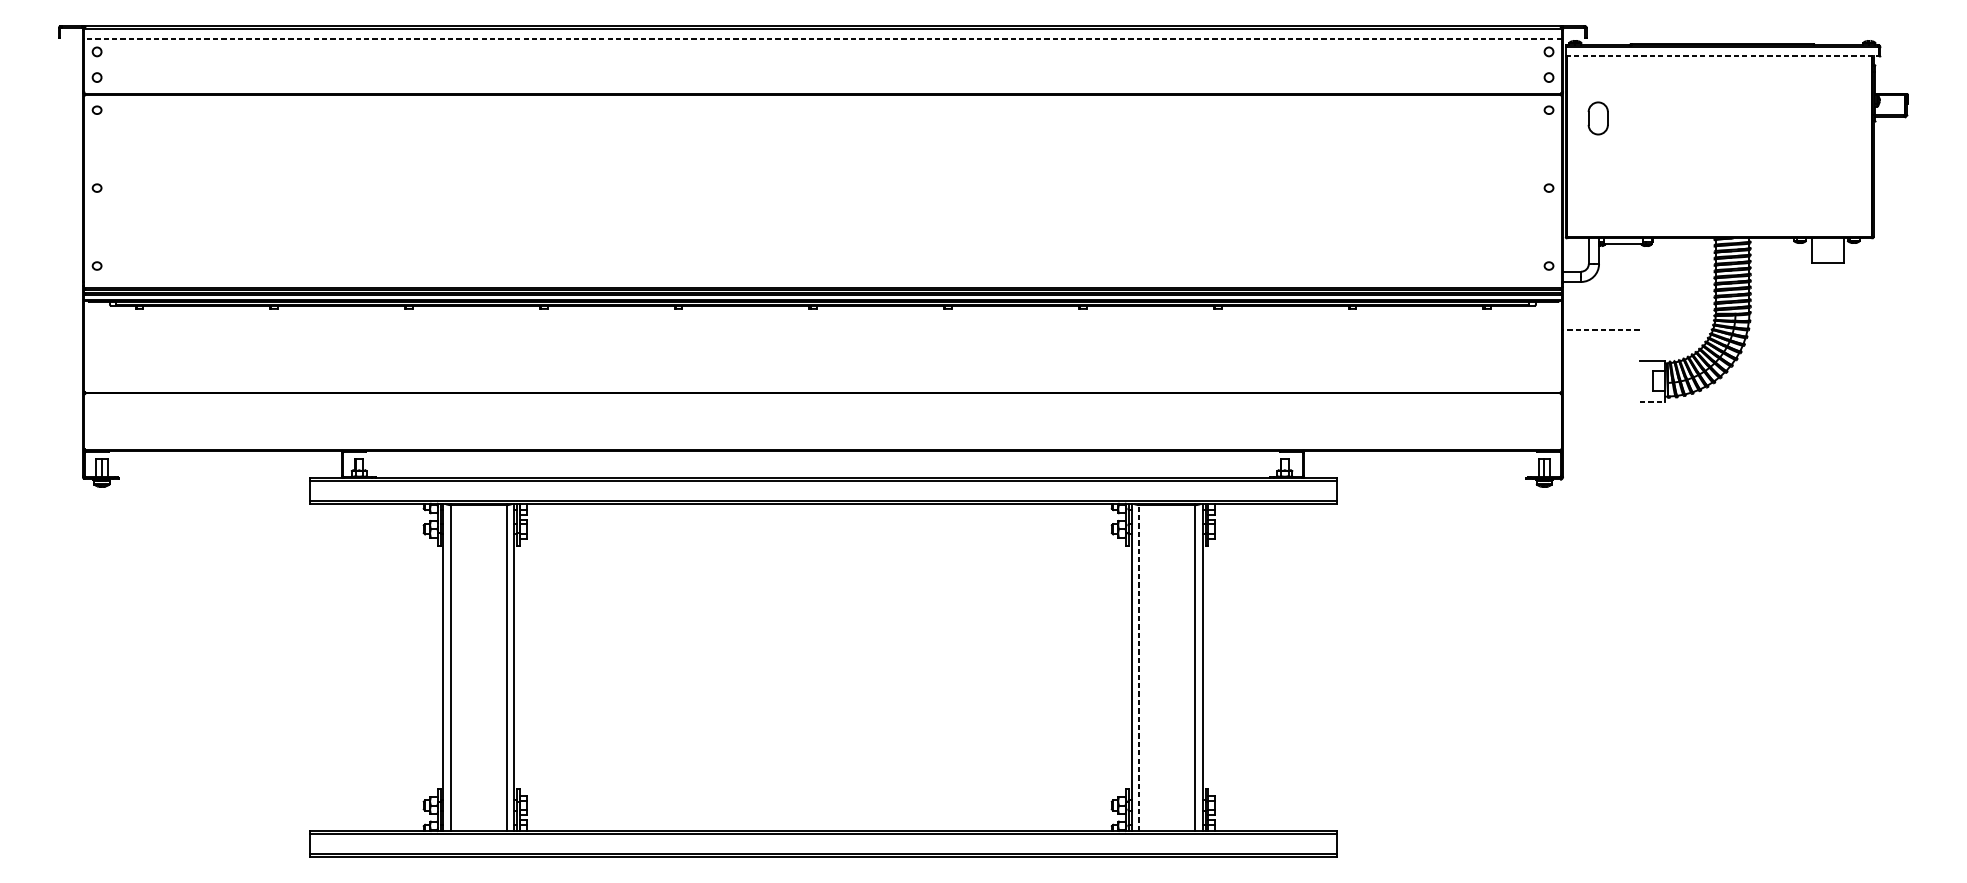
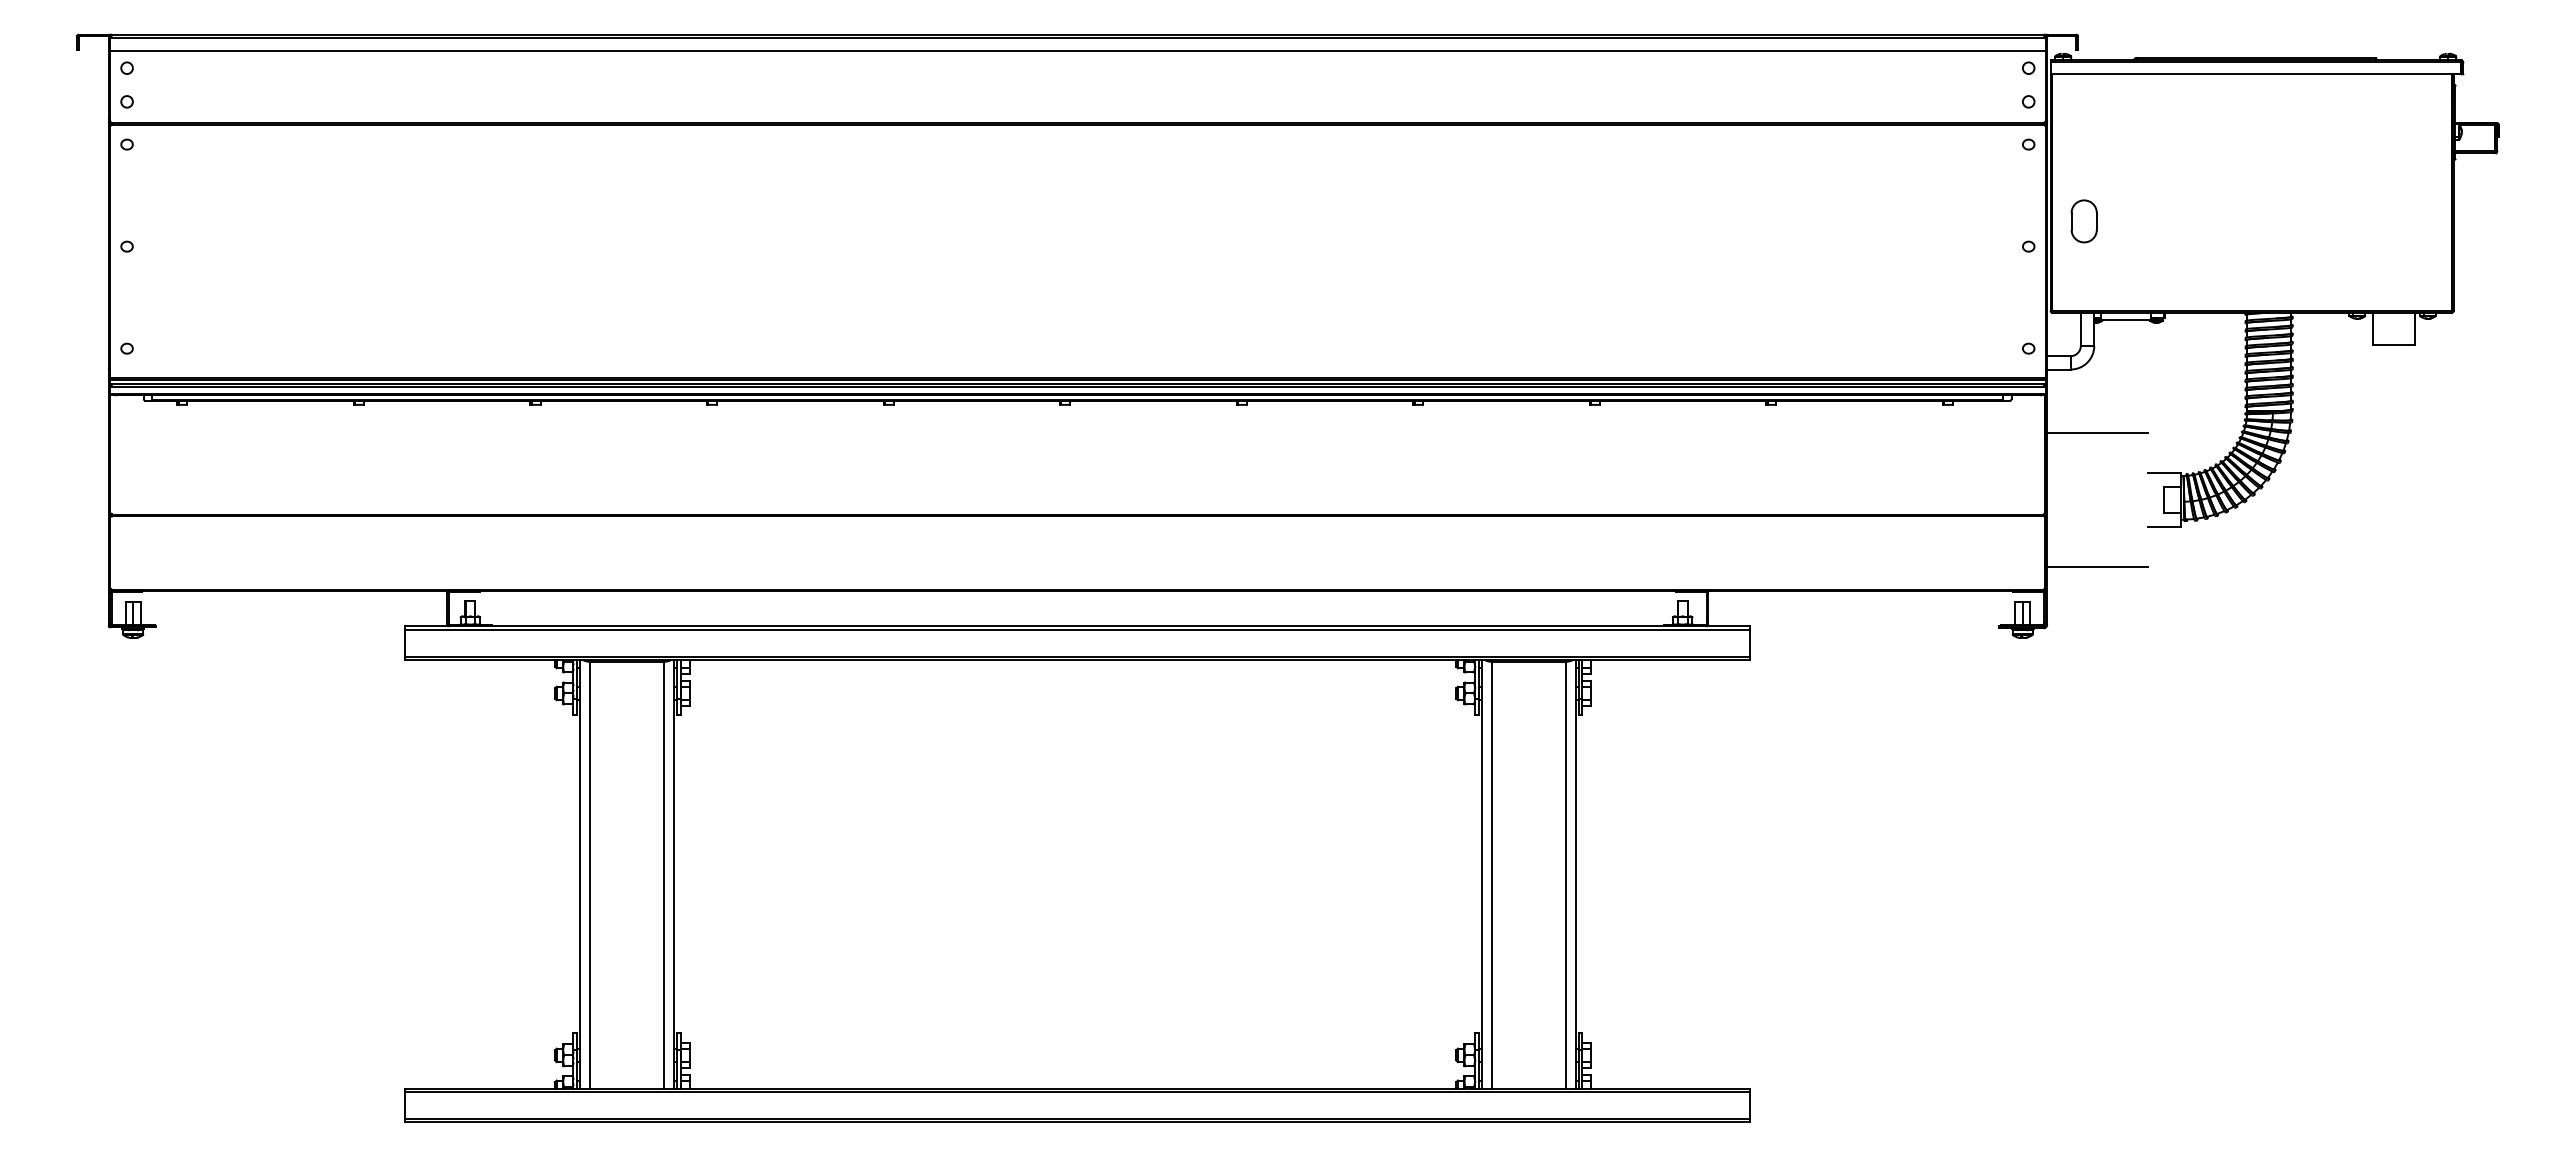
line: (822, 38) -> (1077, 50), dashed -> solid
line: (1722, 55) -> (2256, 73), dashed -> solid
part: (1597, 118) -> (2083, 221), moved
line: (1600, 330) -> (2096, 432), dashed -> solid
line: (1652, 402) -> (2164, 527), dashed -> solid
line: (1601, 433) -> (2097, 567), added
line: (1139, 667) -> (1492, 874), dashed -> solid

